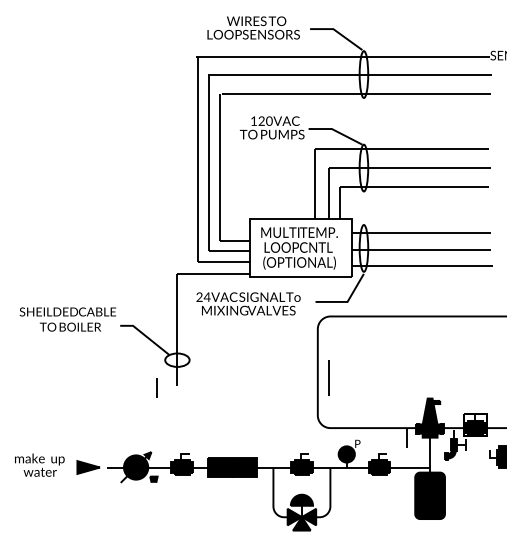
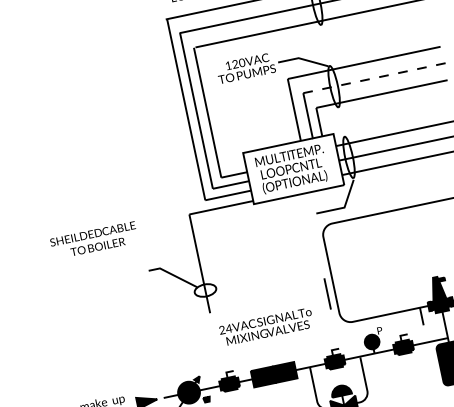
line: (410, 168) -> (375, 78), solid -> dashed
text: (248, 303) -> (266, 326), moved
text: (67, 319) -> (93, 240), moved
line: (328, 377) -> (326, 293), moved
line: (156, 387) -> (192, 318), removed

